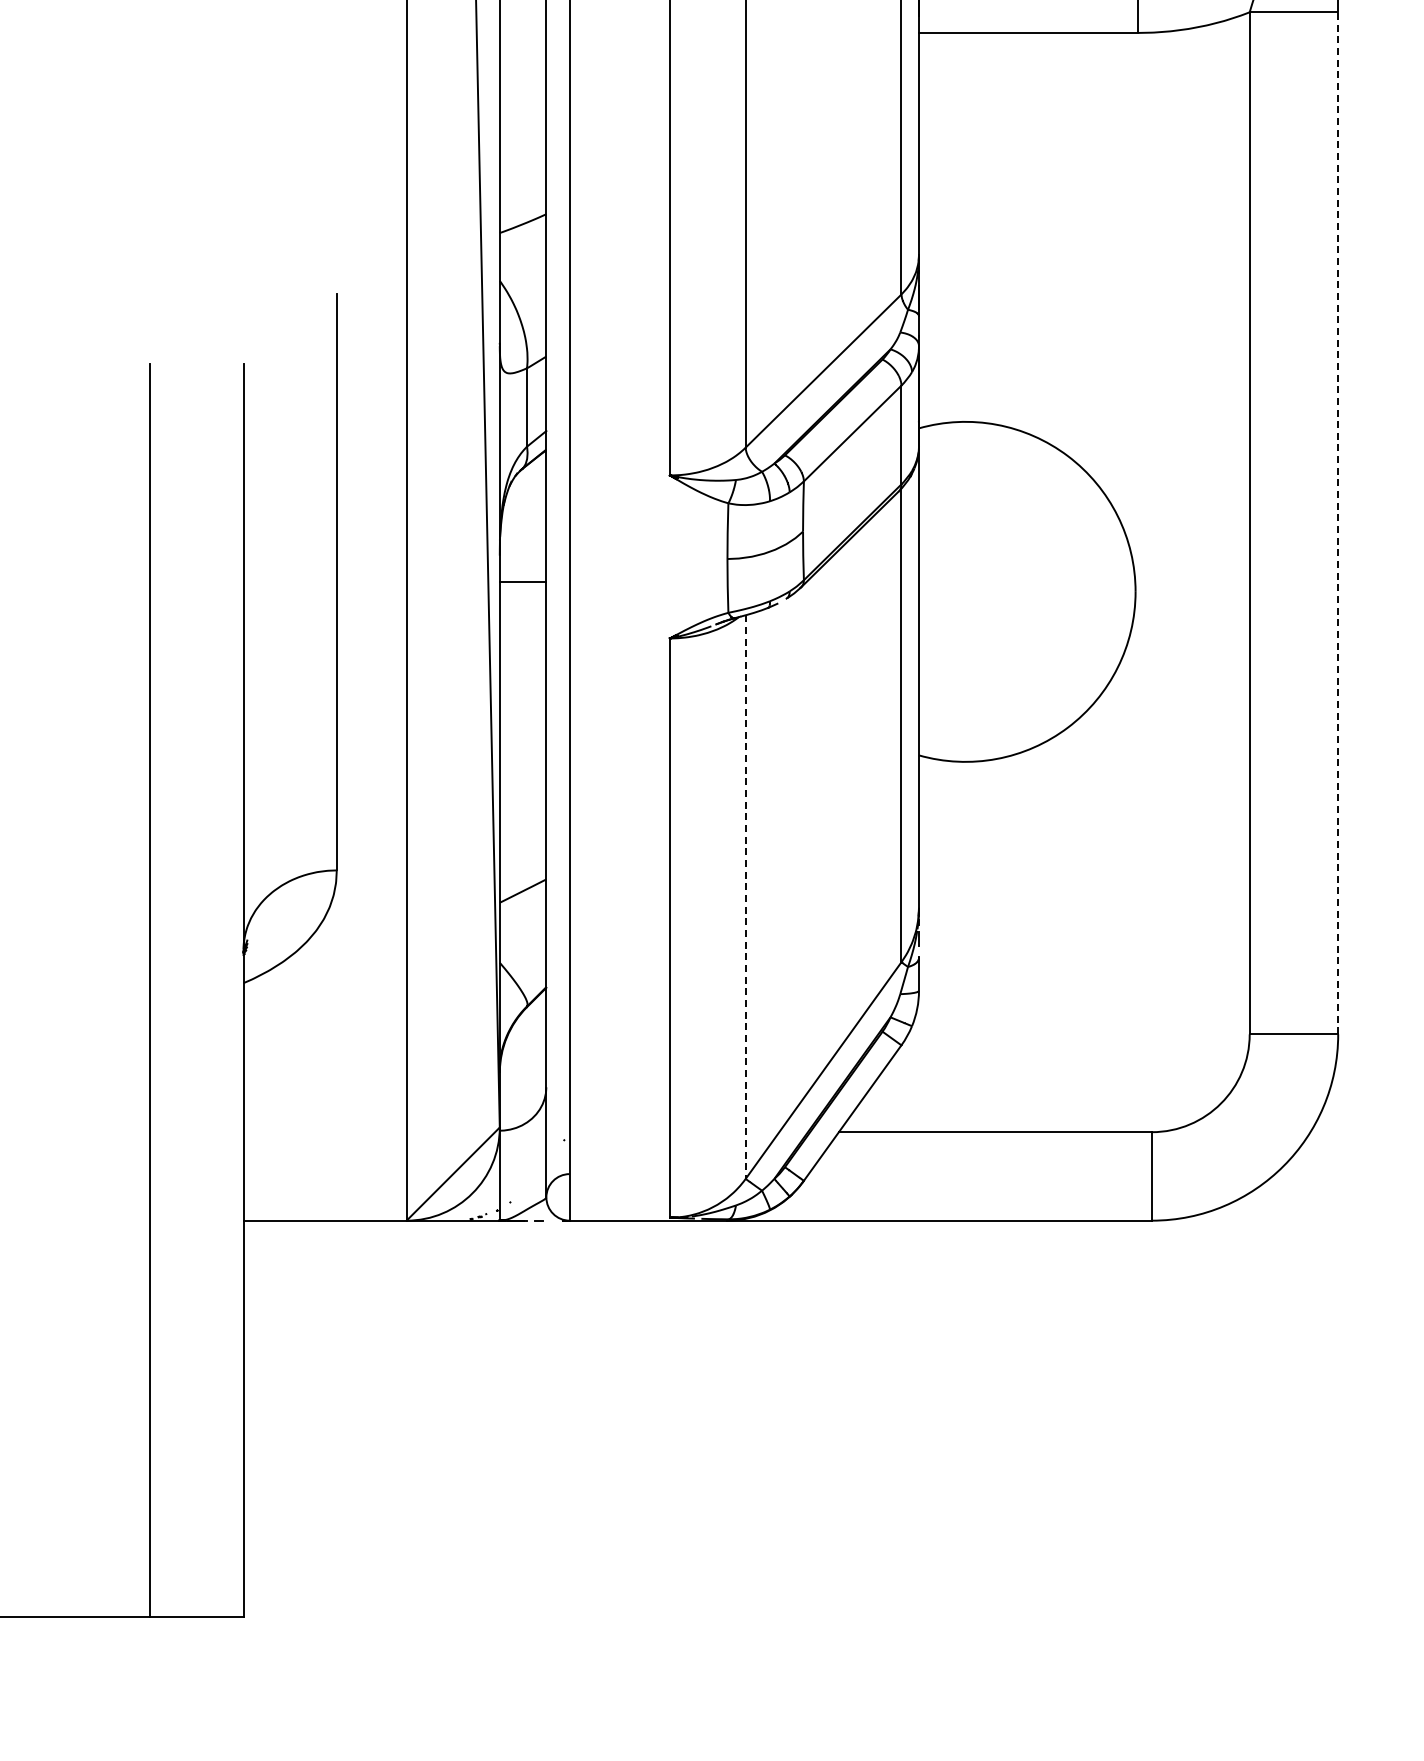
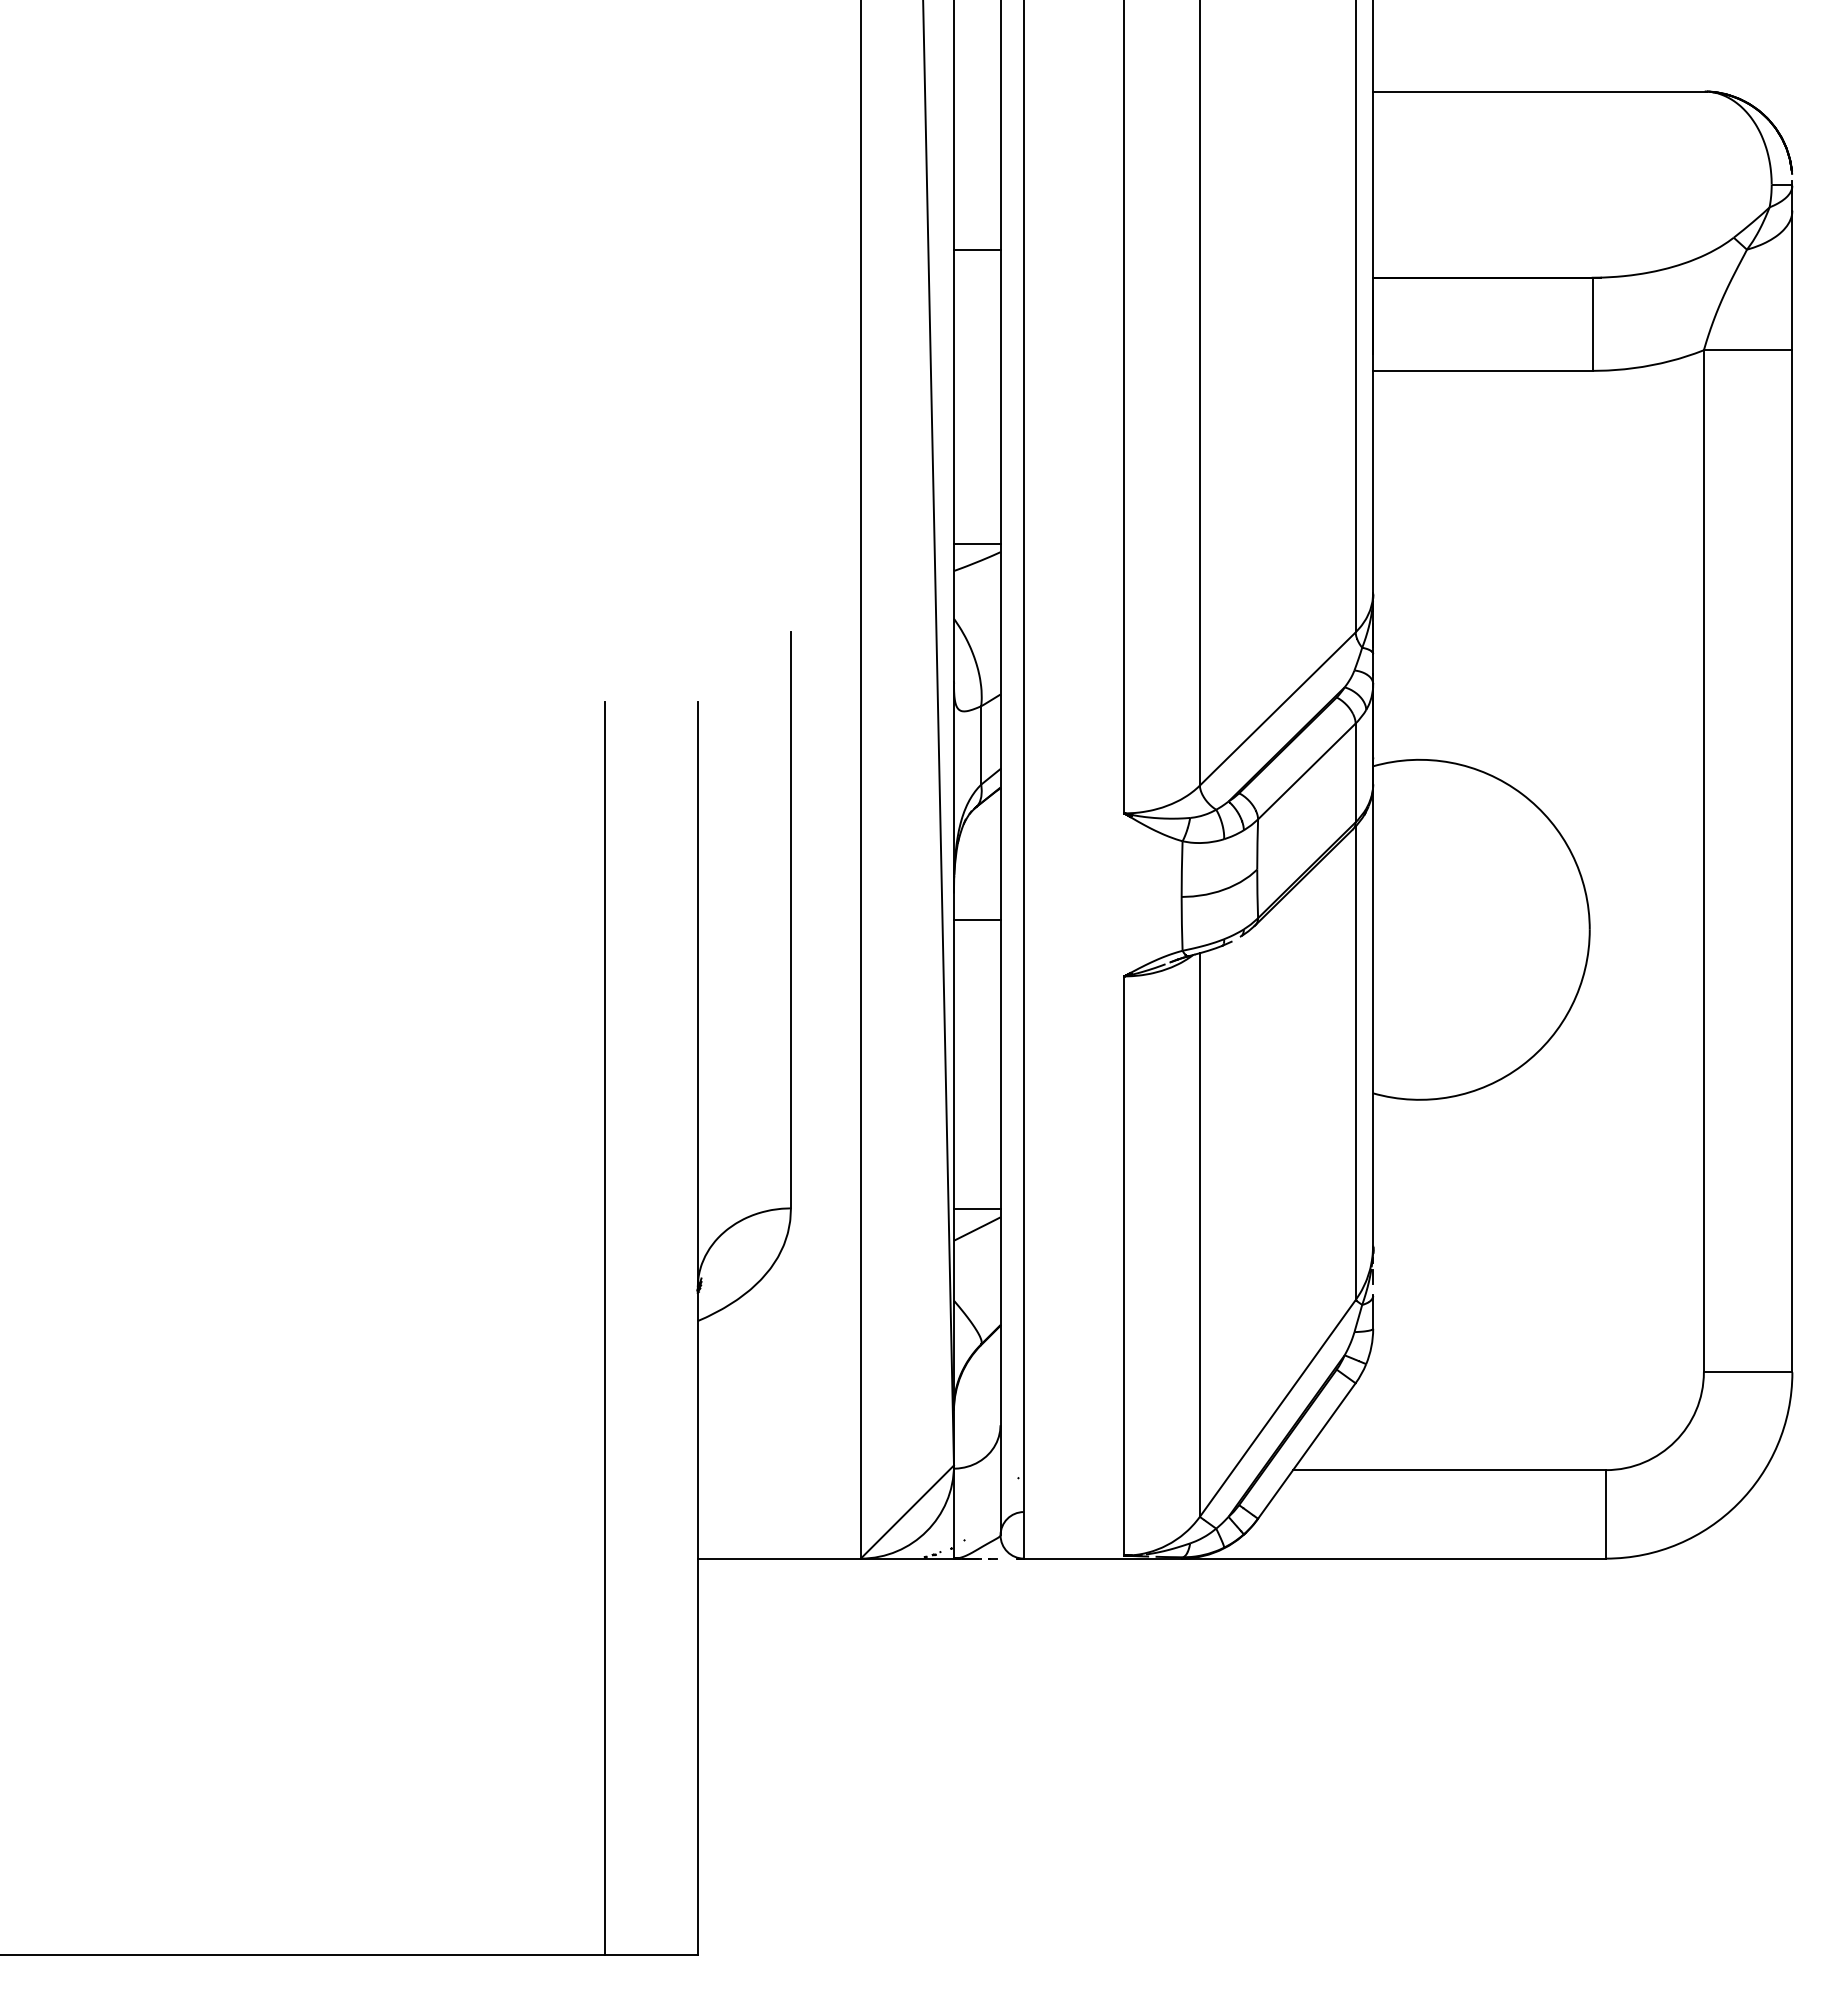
line: (522, 206) -> (976, 544), added
line: (1338, 522) -> (1792, 860), dashed -> solid
line: (522, 870) -> (976, 1208), added
line: (745, 897) -> (1199, 1235), dashed -> solid

